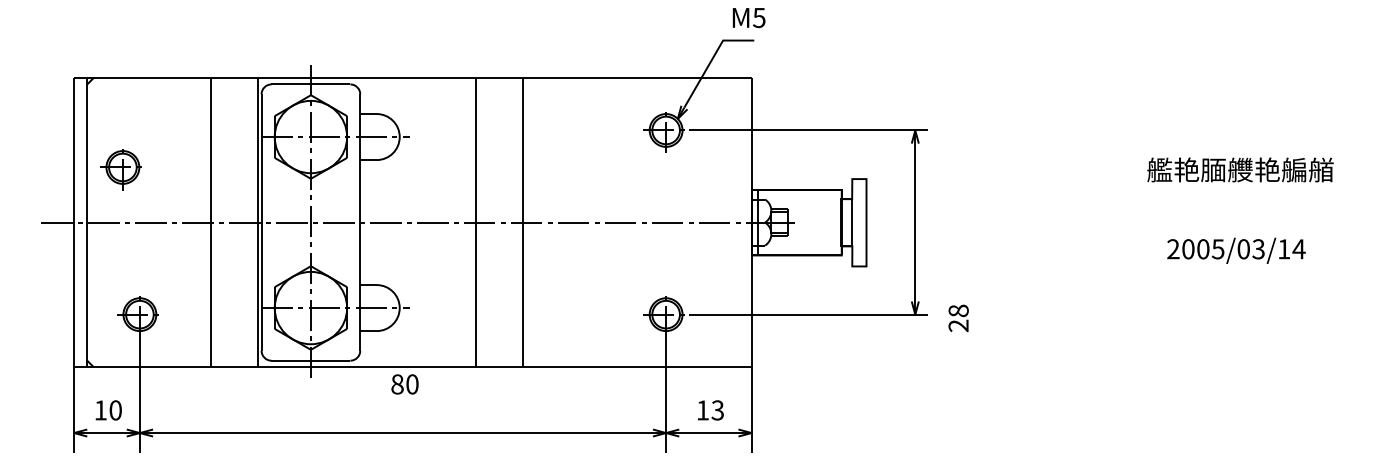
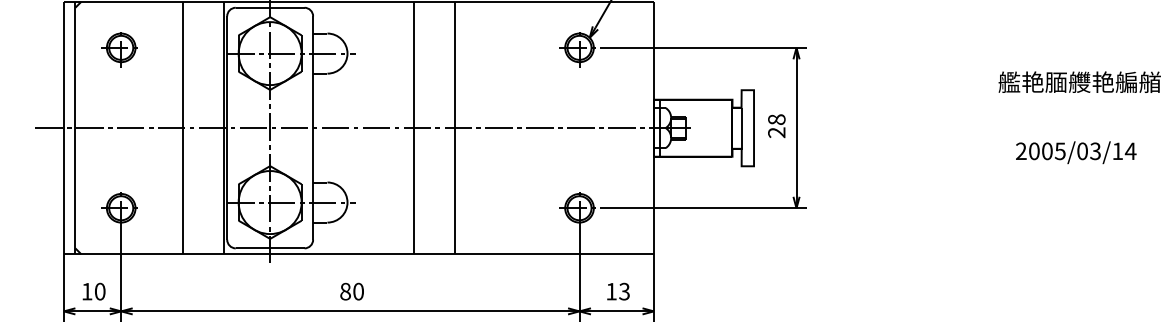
part: (120, 169) -> (119, 49), moved
text: (958, 318) -> (776, 126), moved
text: (404, 384) -> (351, 291), moved

